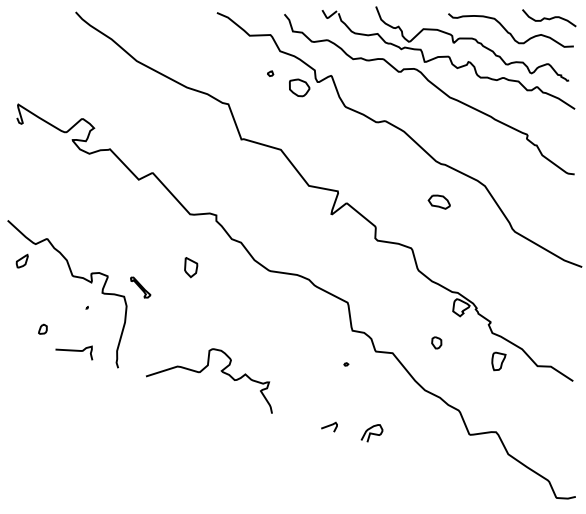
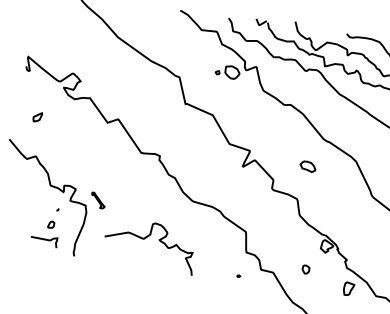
part: (270, 73) -> (217, 72), moved
part: (438, 201) -> (307, 166), moved
part: (21, 260) -> (37, 116), moved
part: (191, 267) -> (136, 191), removed
part: (42, 328) -> (51, 224), moved
curve: (201, 372) -> (144, 239), moved

